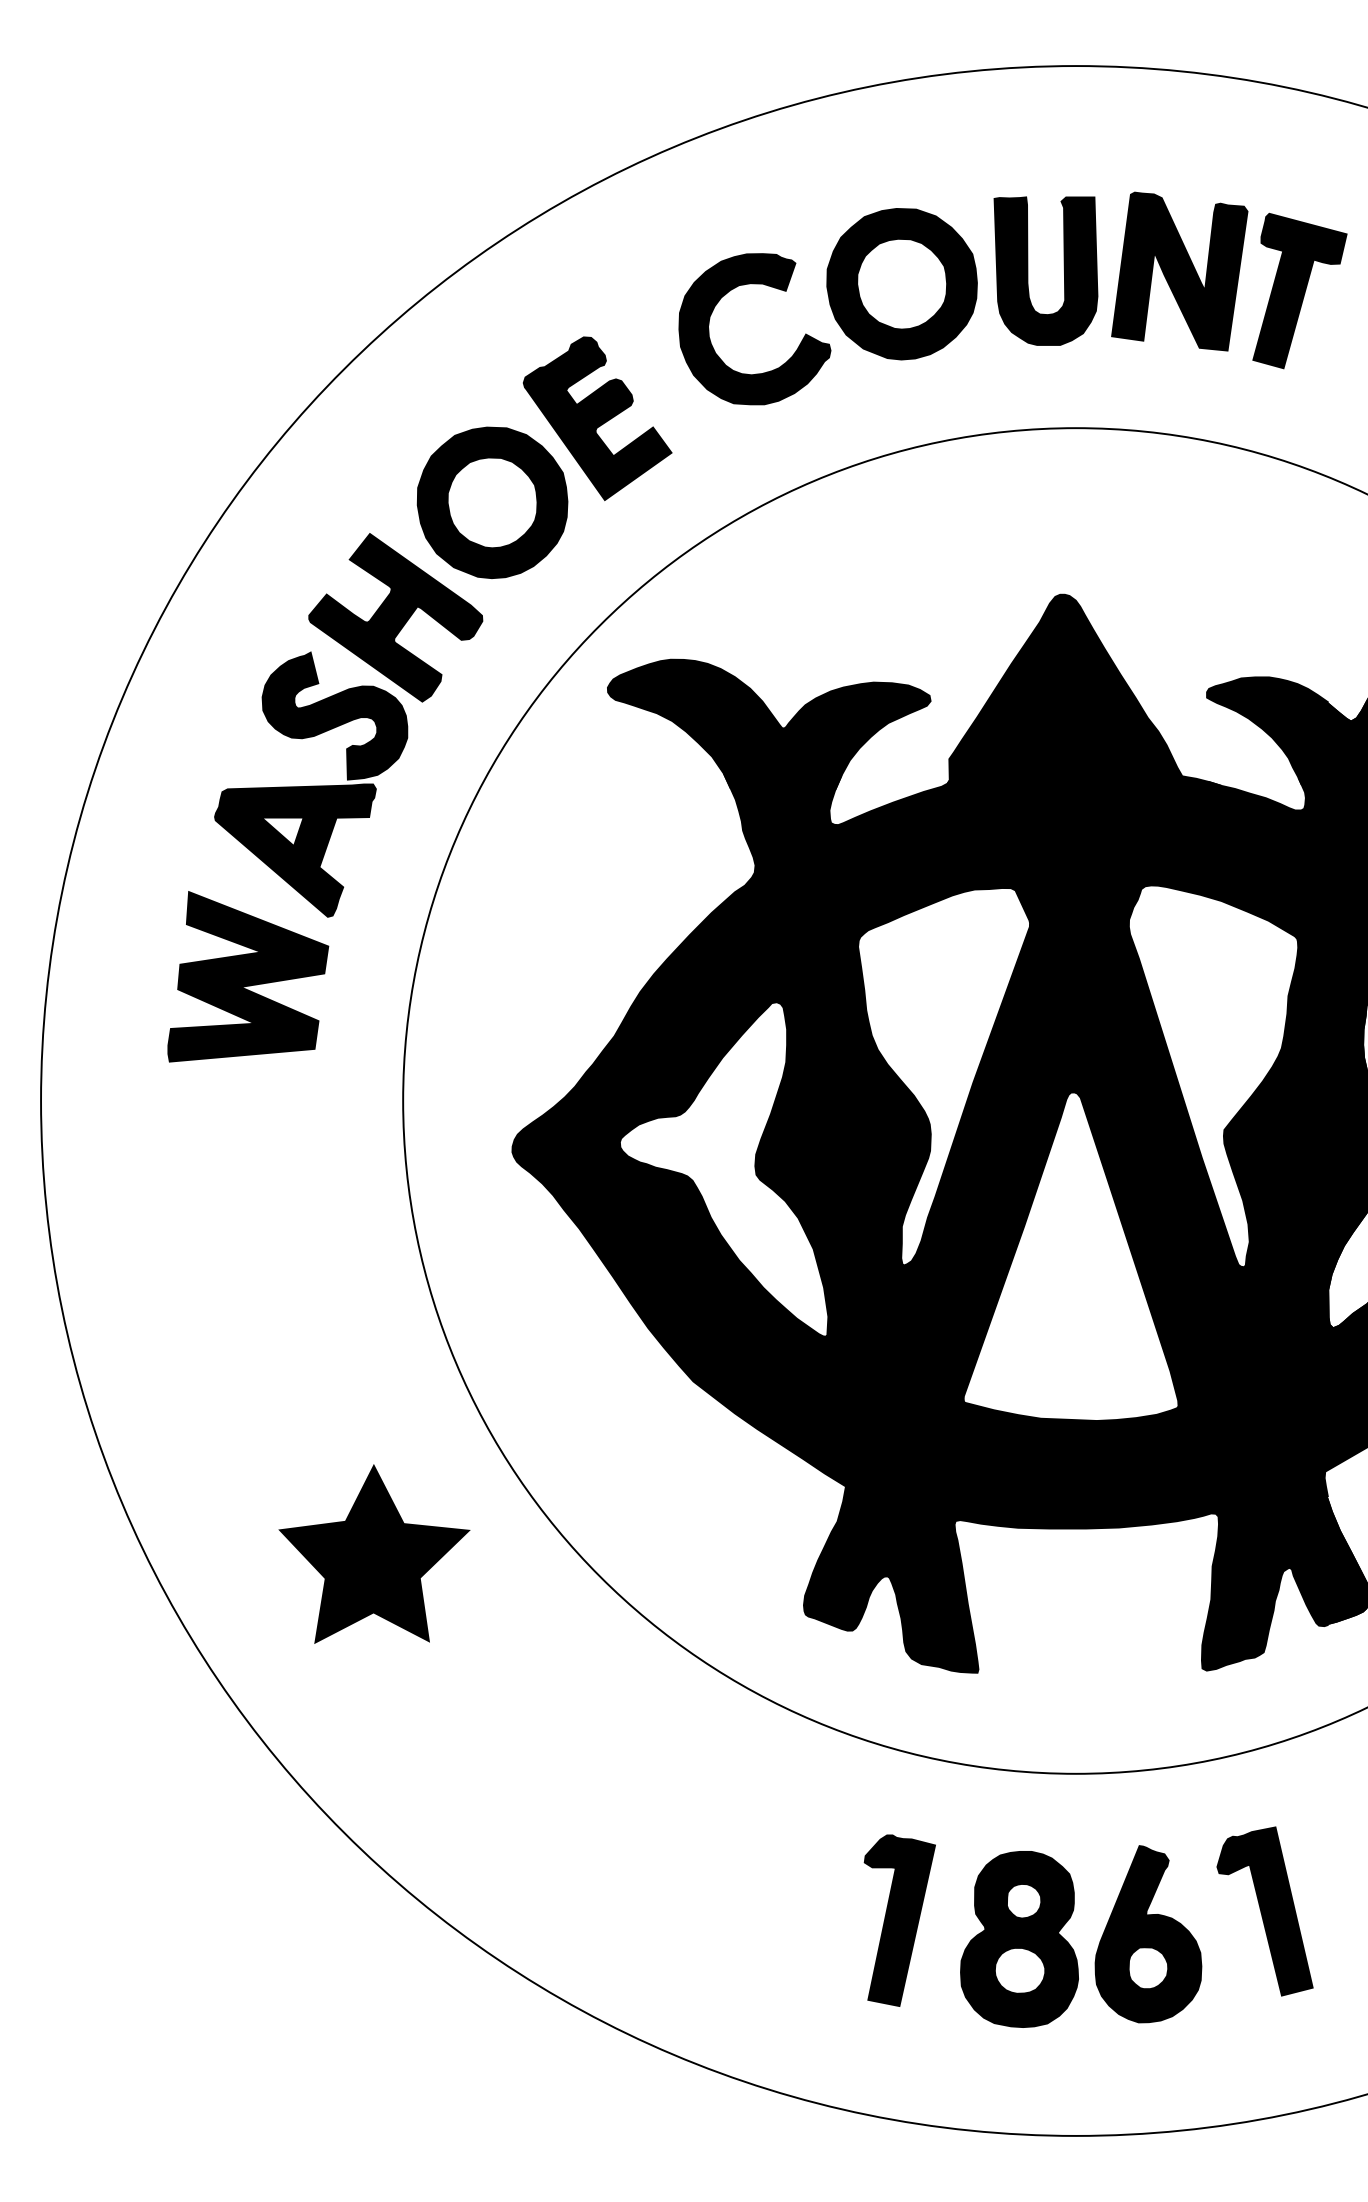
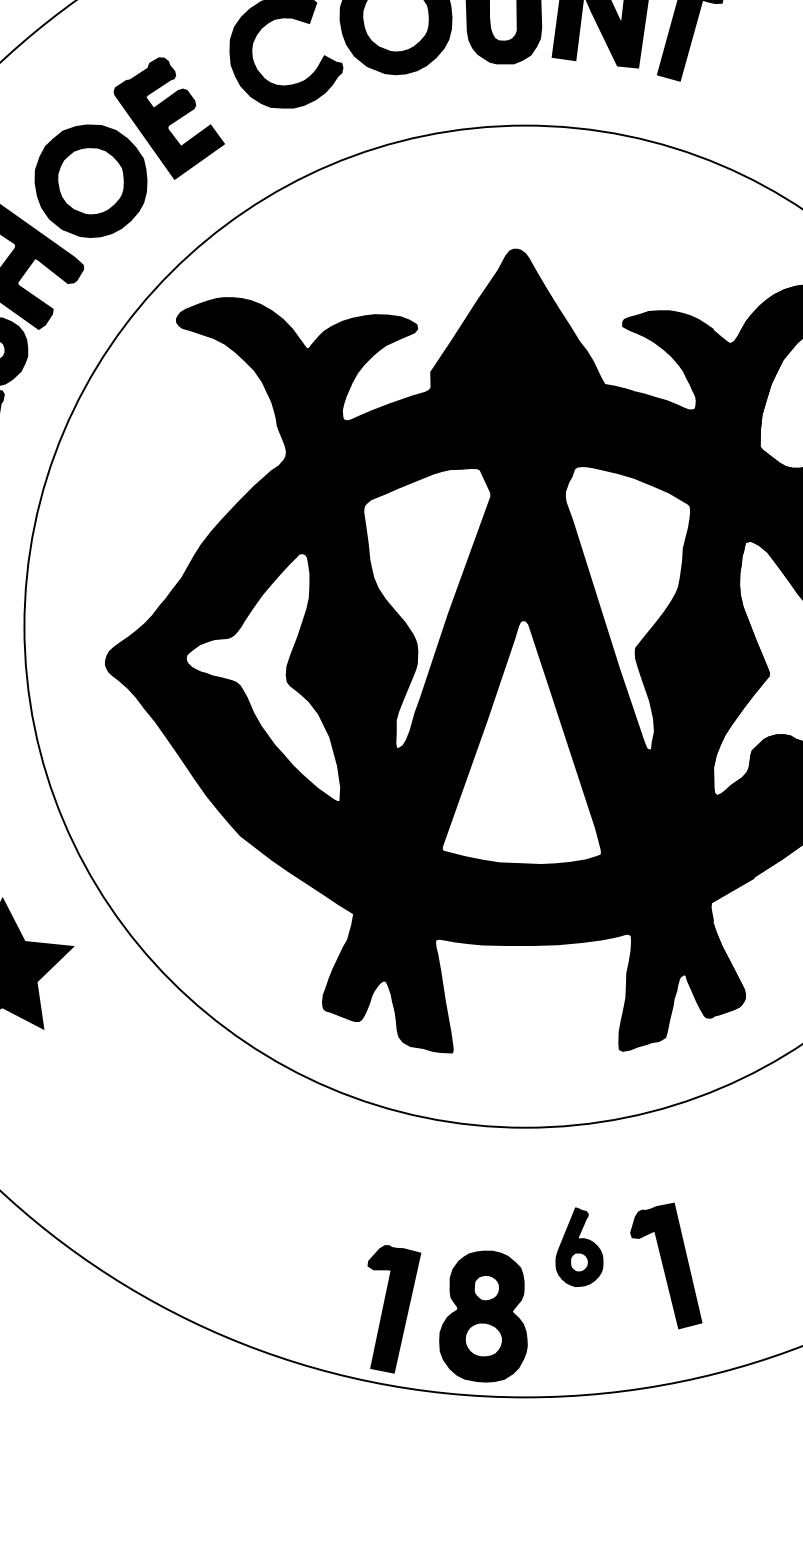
part: (1264, 1911) -> (665, 1266), moved
part: (899, 1920) -> (394, 1309), moved
part: (1148, 1934) -> (579, 1247), size x0.6
part: (1019, 1939) -> (483, 1316), moved

